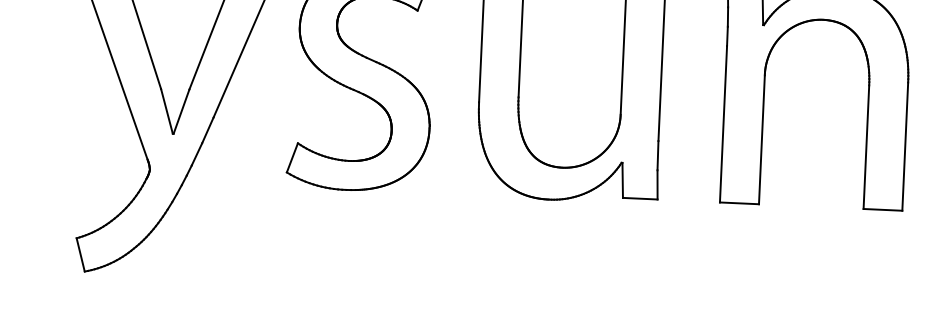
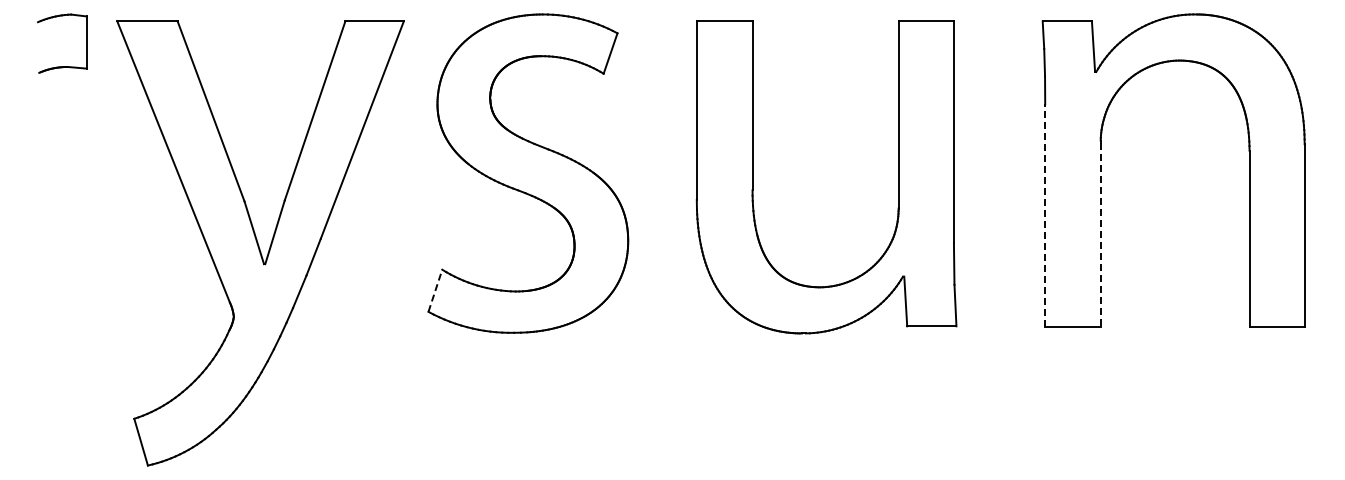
line: (723, 123) -> (1045, 214), solid -> dashed
line: (761, 139) -> (1100, 234), solid -> dashed
line: (292, 157) -> (435, 290), solid -> dashed

